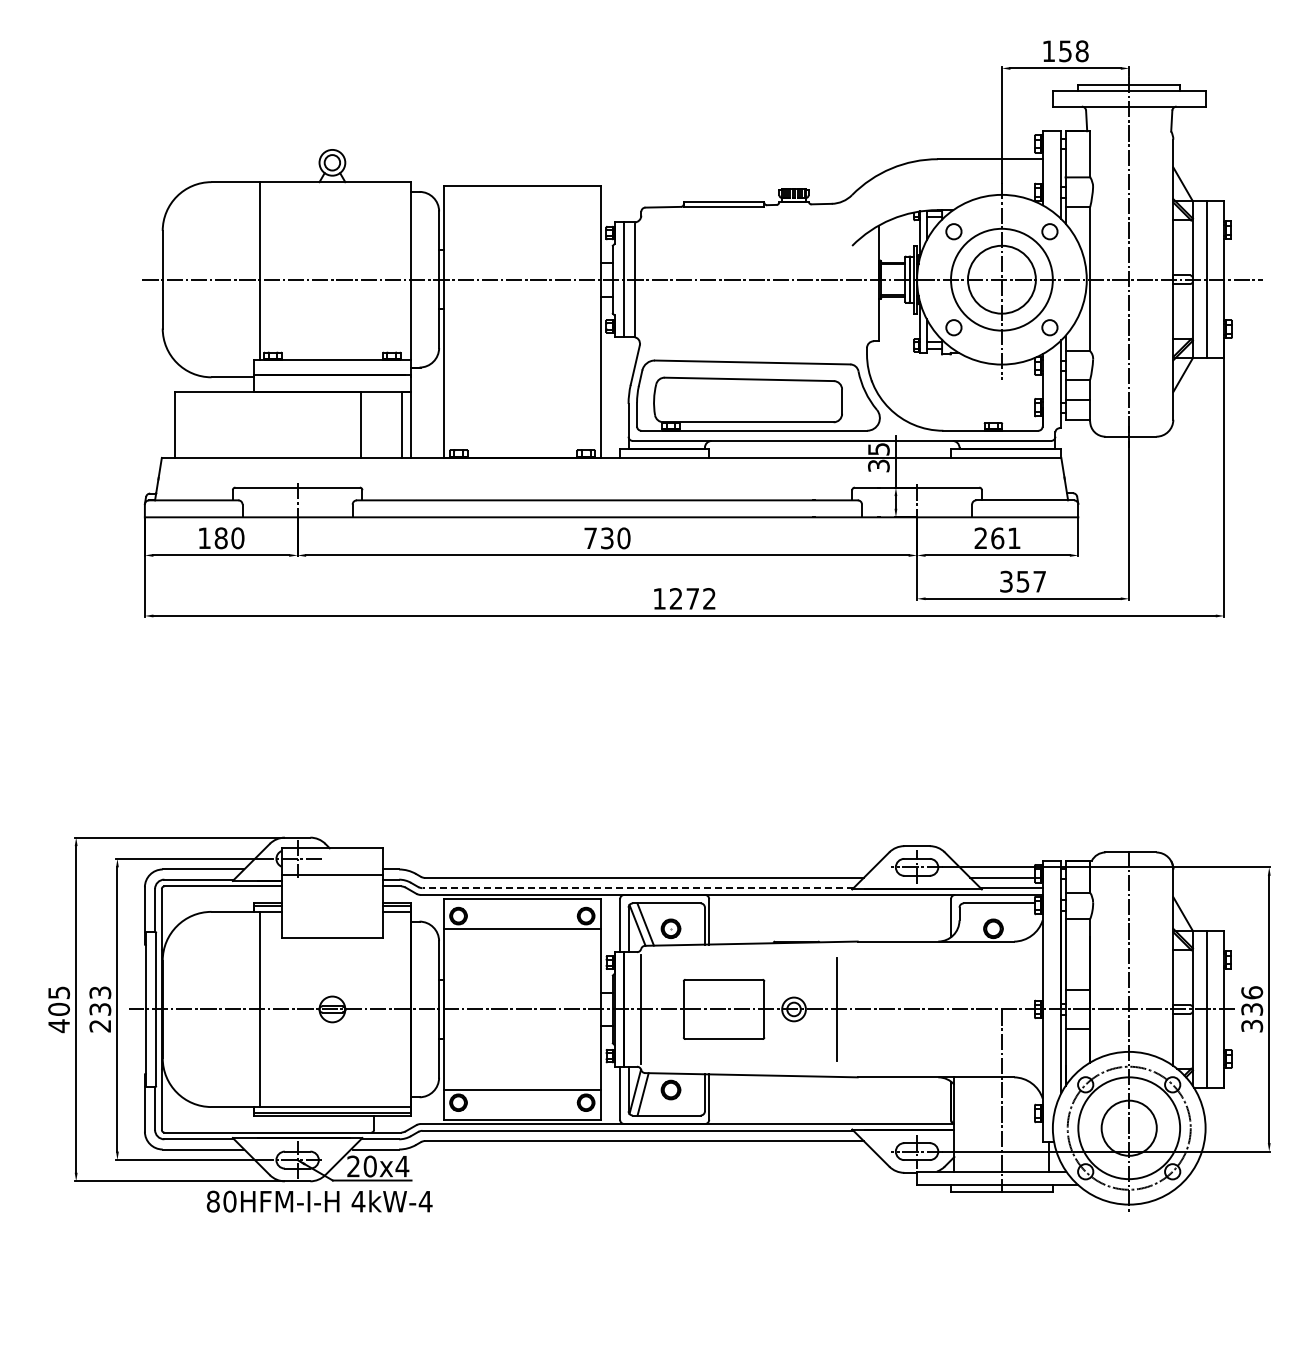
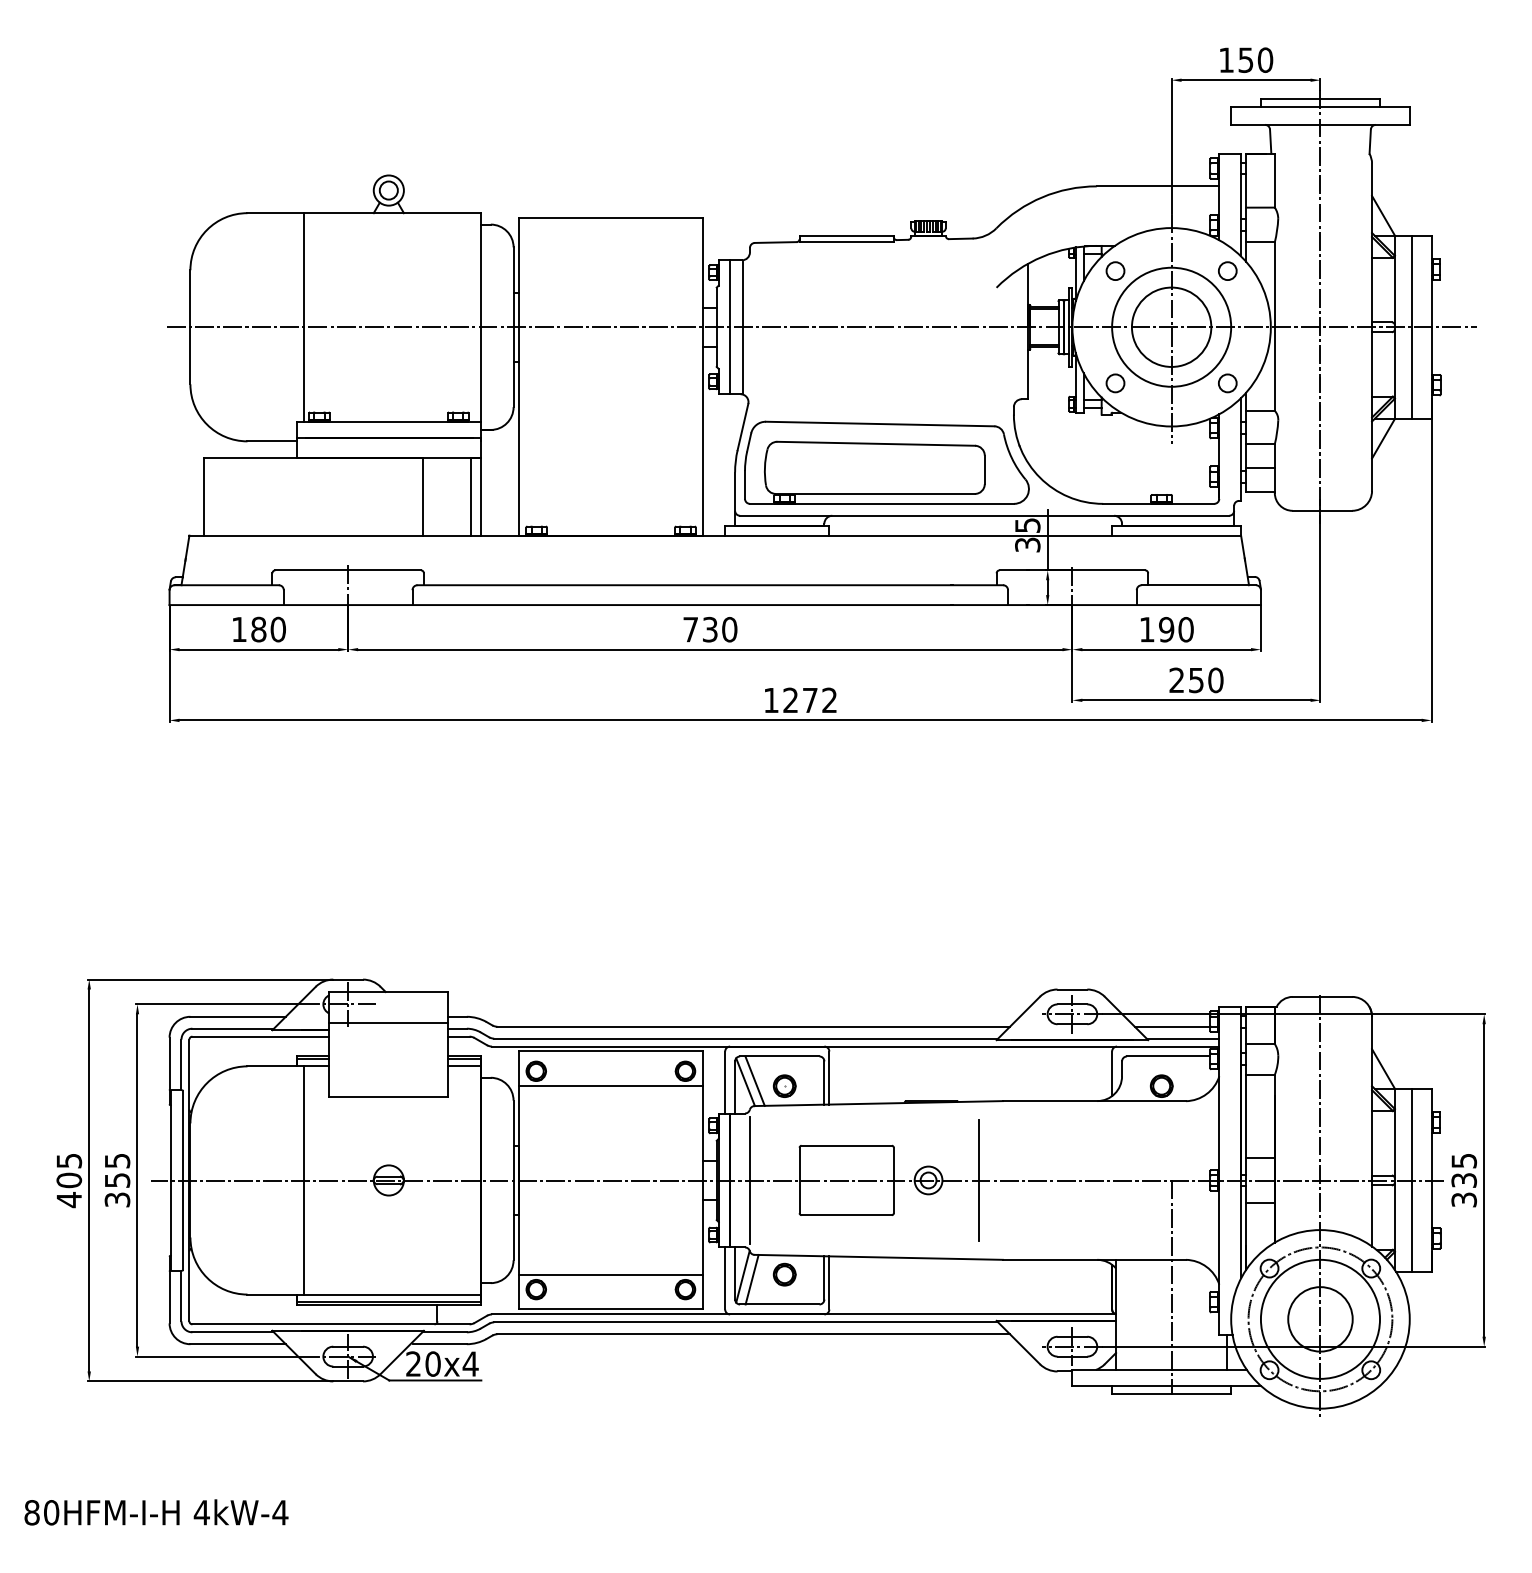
text: (1081, 50) -> (1264, 59), 158 -> 150
text: (997, 538) -> (1166, 629), 261 -> 190
text: (1023, 581) -> (1196, 680), 357 -> 250
line: (638, 888) -> (746, 1039), dashed -> solid
text: (1252, 992) -> (1464, 1160), 336 -> 335
text: (100, 1009) -> (117, 1180), 233 -> 355
text: (319, 1201) -> (156, 1512), moved

